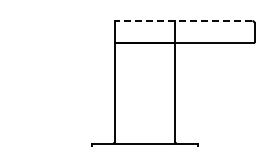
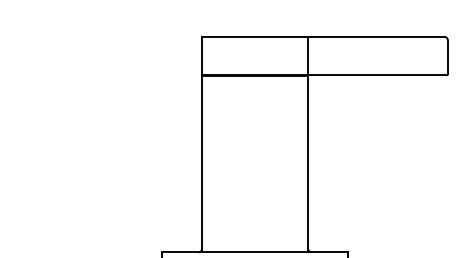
line: (183, 21) -> (322, 37), dashed -> solid

